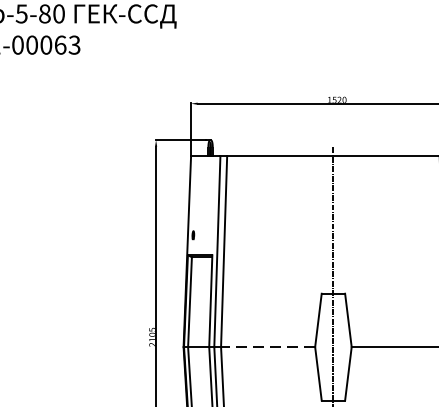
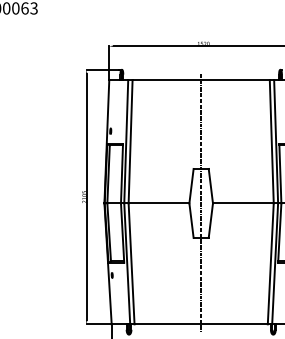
line: (267, 347) -> (158, 203), dashed -> solid

